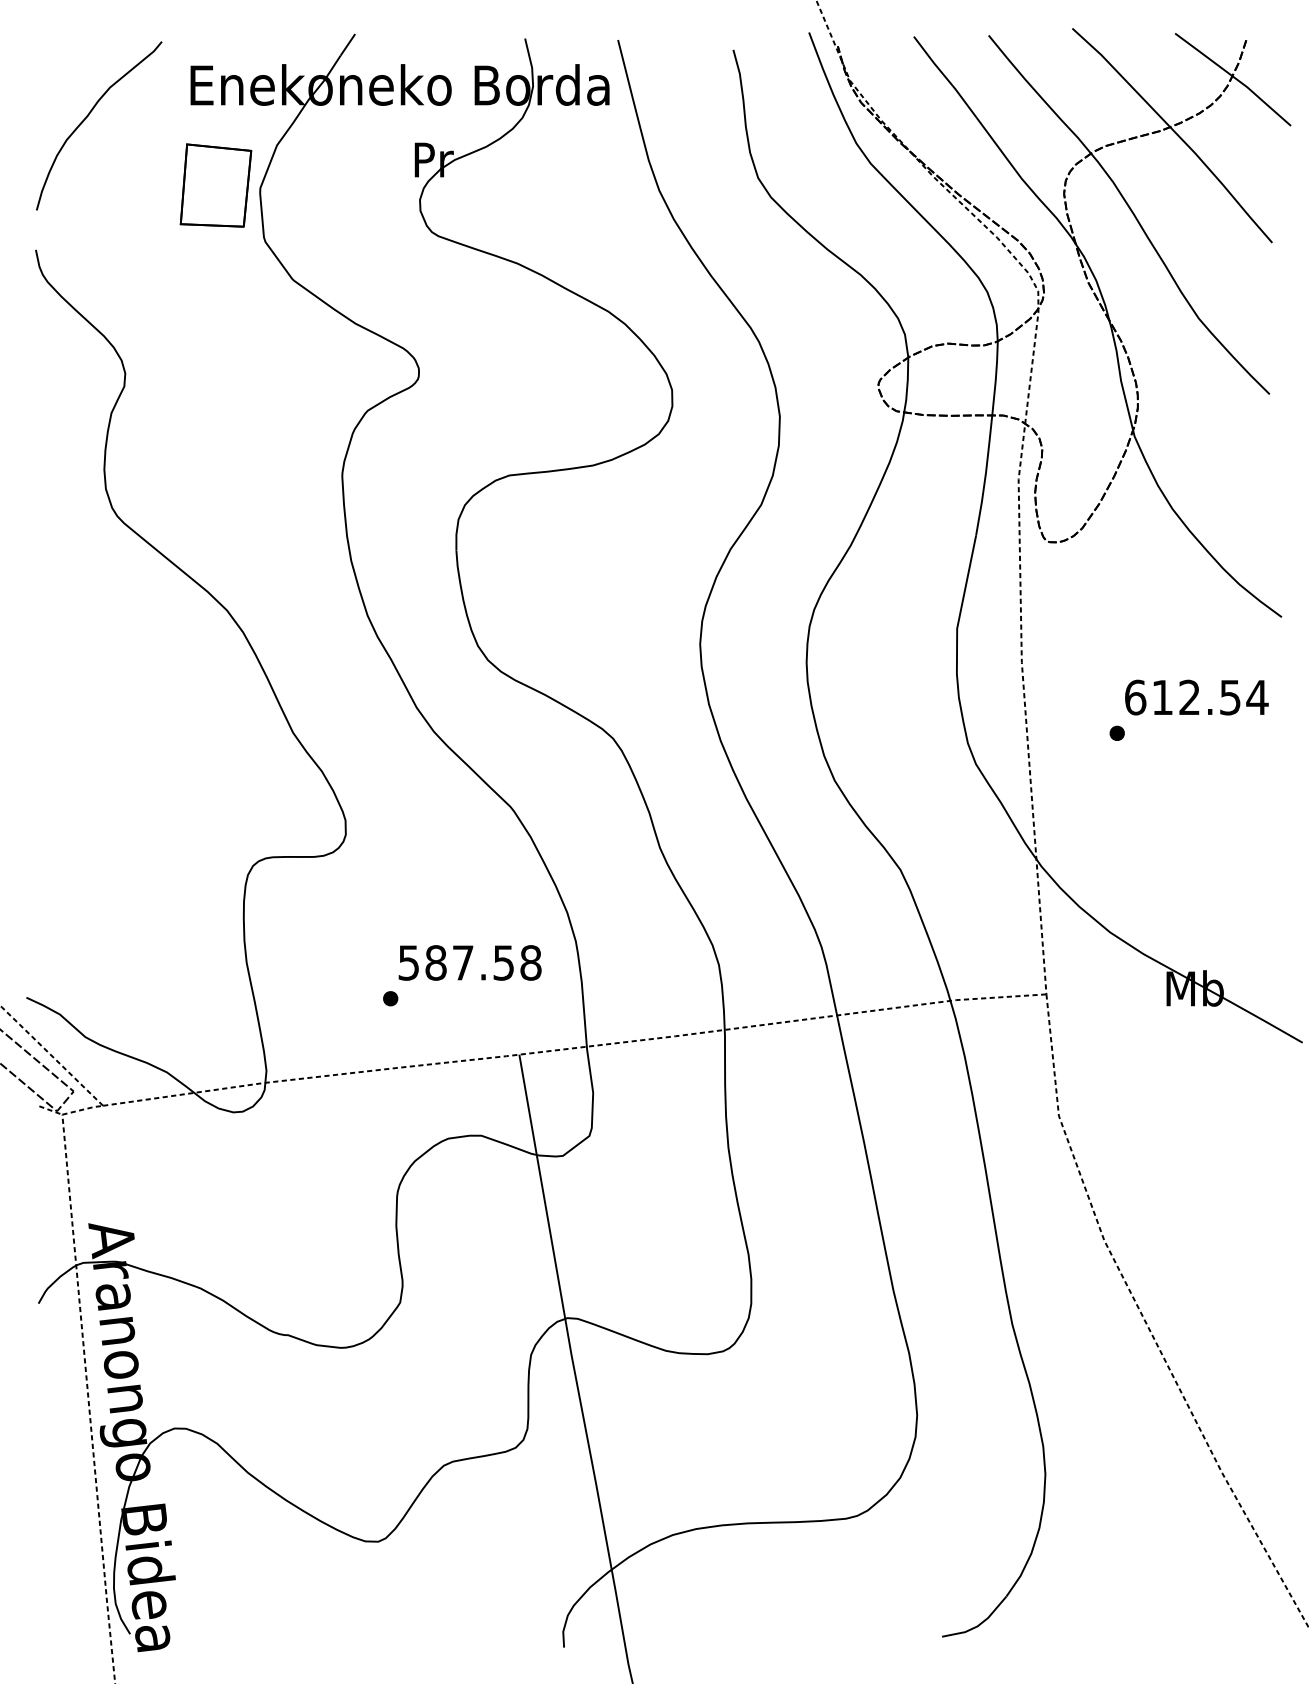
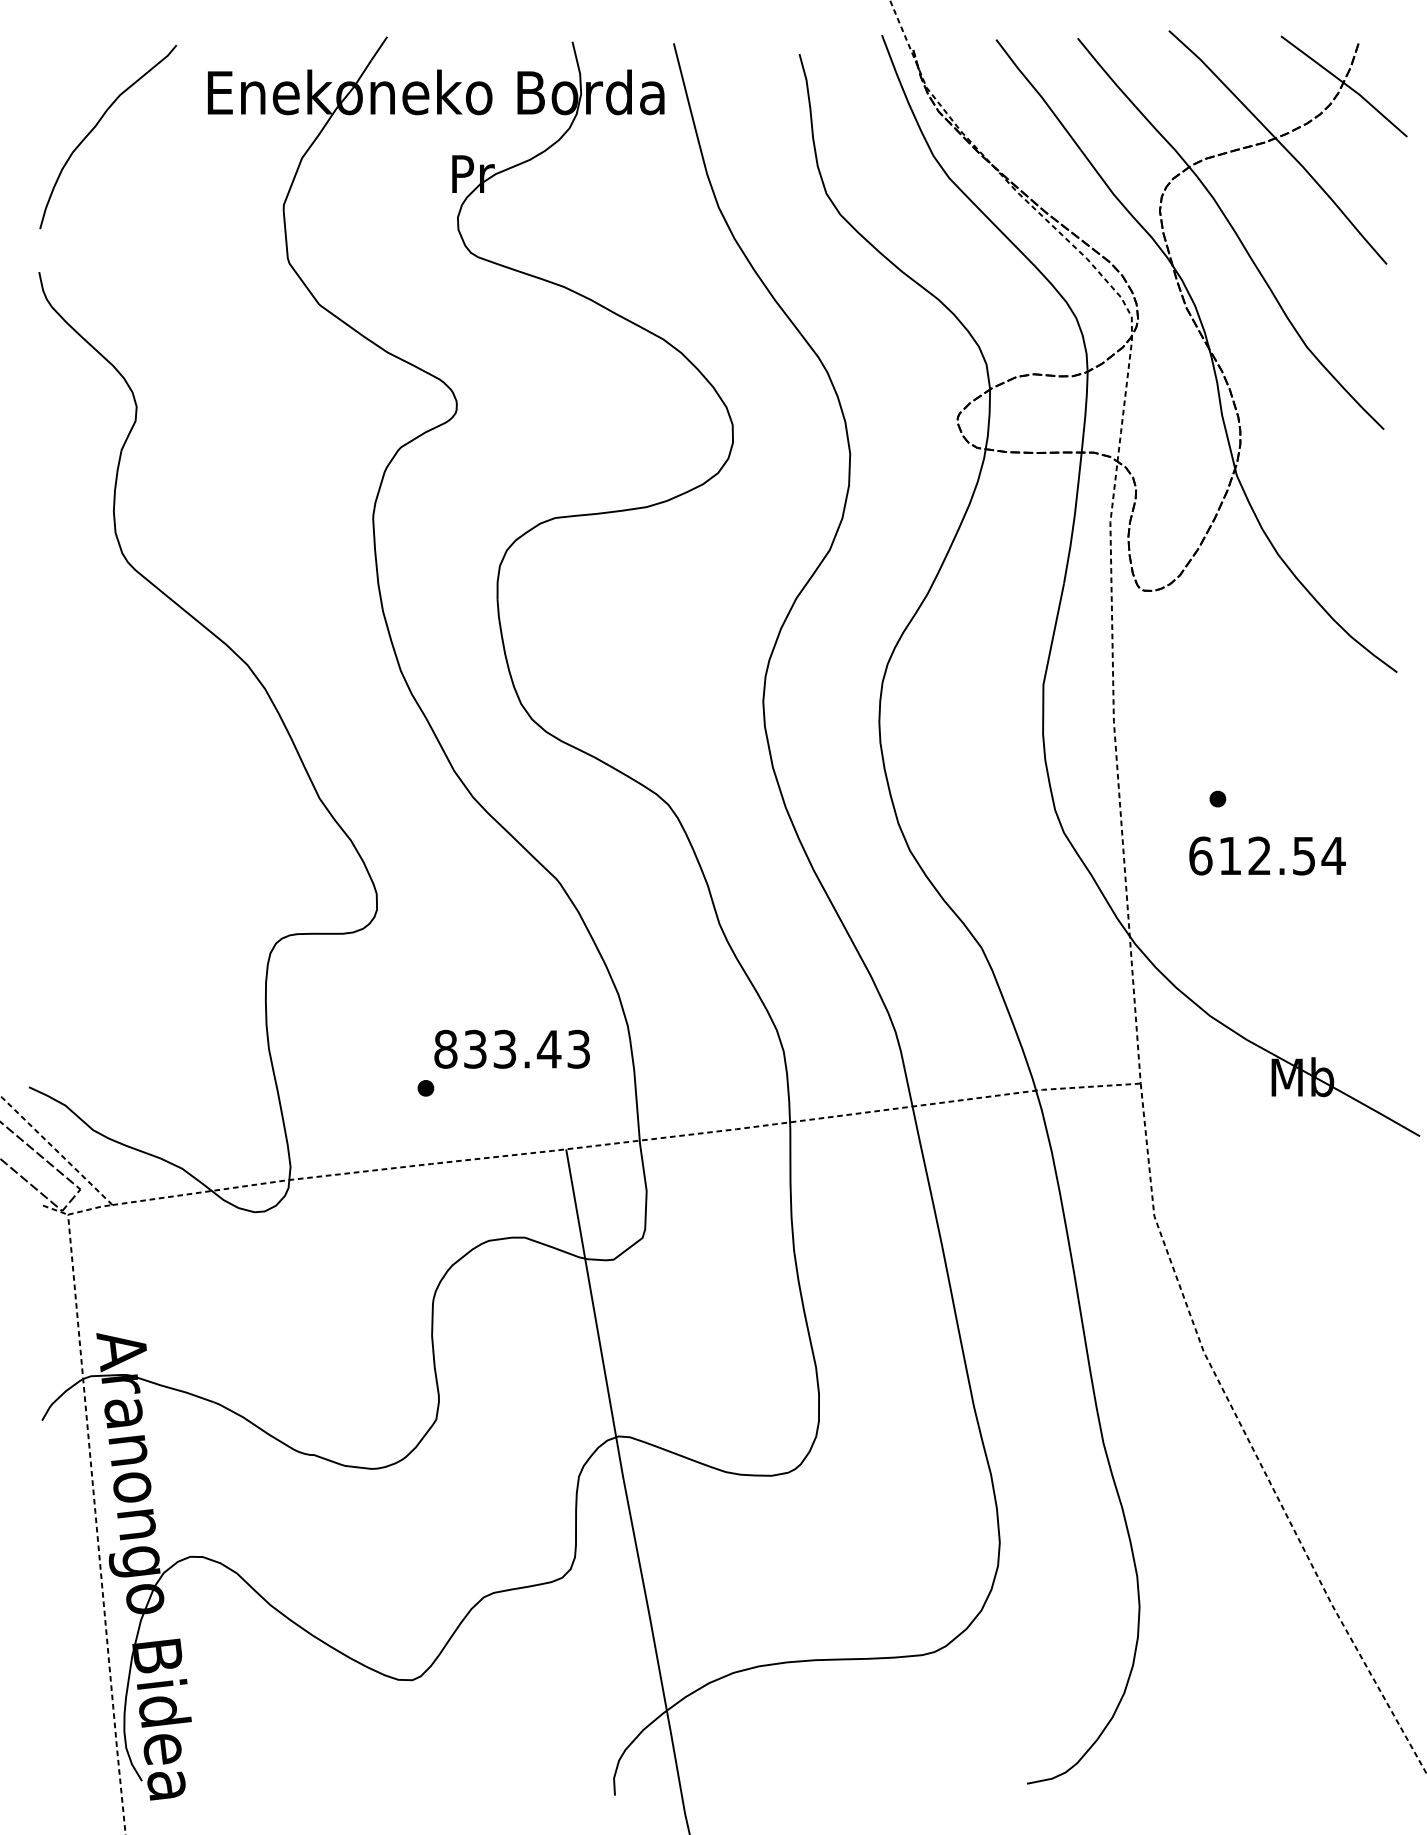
part: (215, 185) -> (234, 201), removed
text: (1196, 697) -> (1267, 855), moved
text: (469, 962) -> (511, 1048), 587.58 -> 833.43

